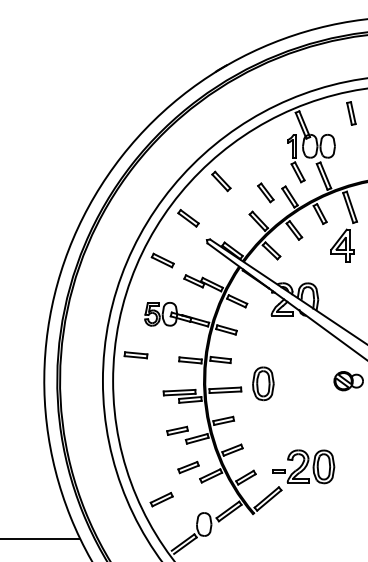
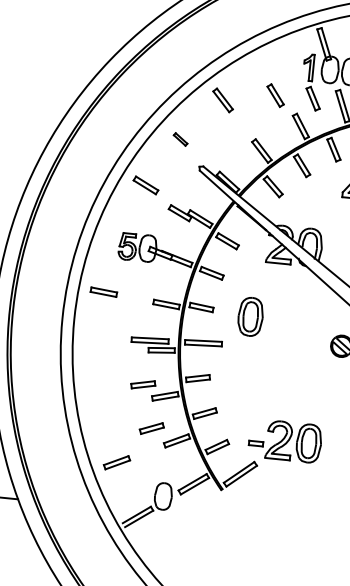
part: (265, 192) -> (275, 95), moved
part: (188, 218) -> (180, 139), size x0.6
part: (263, 383) -> (250, 316), moved

